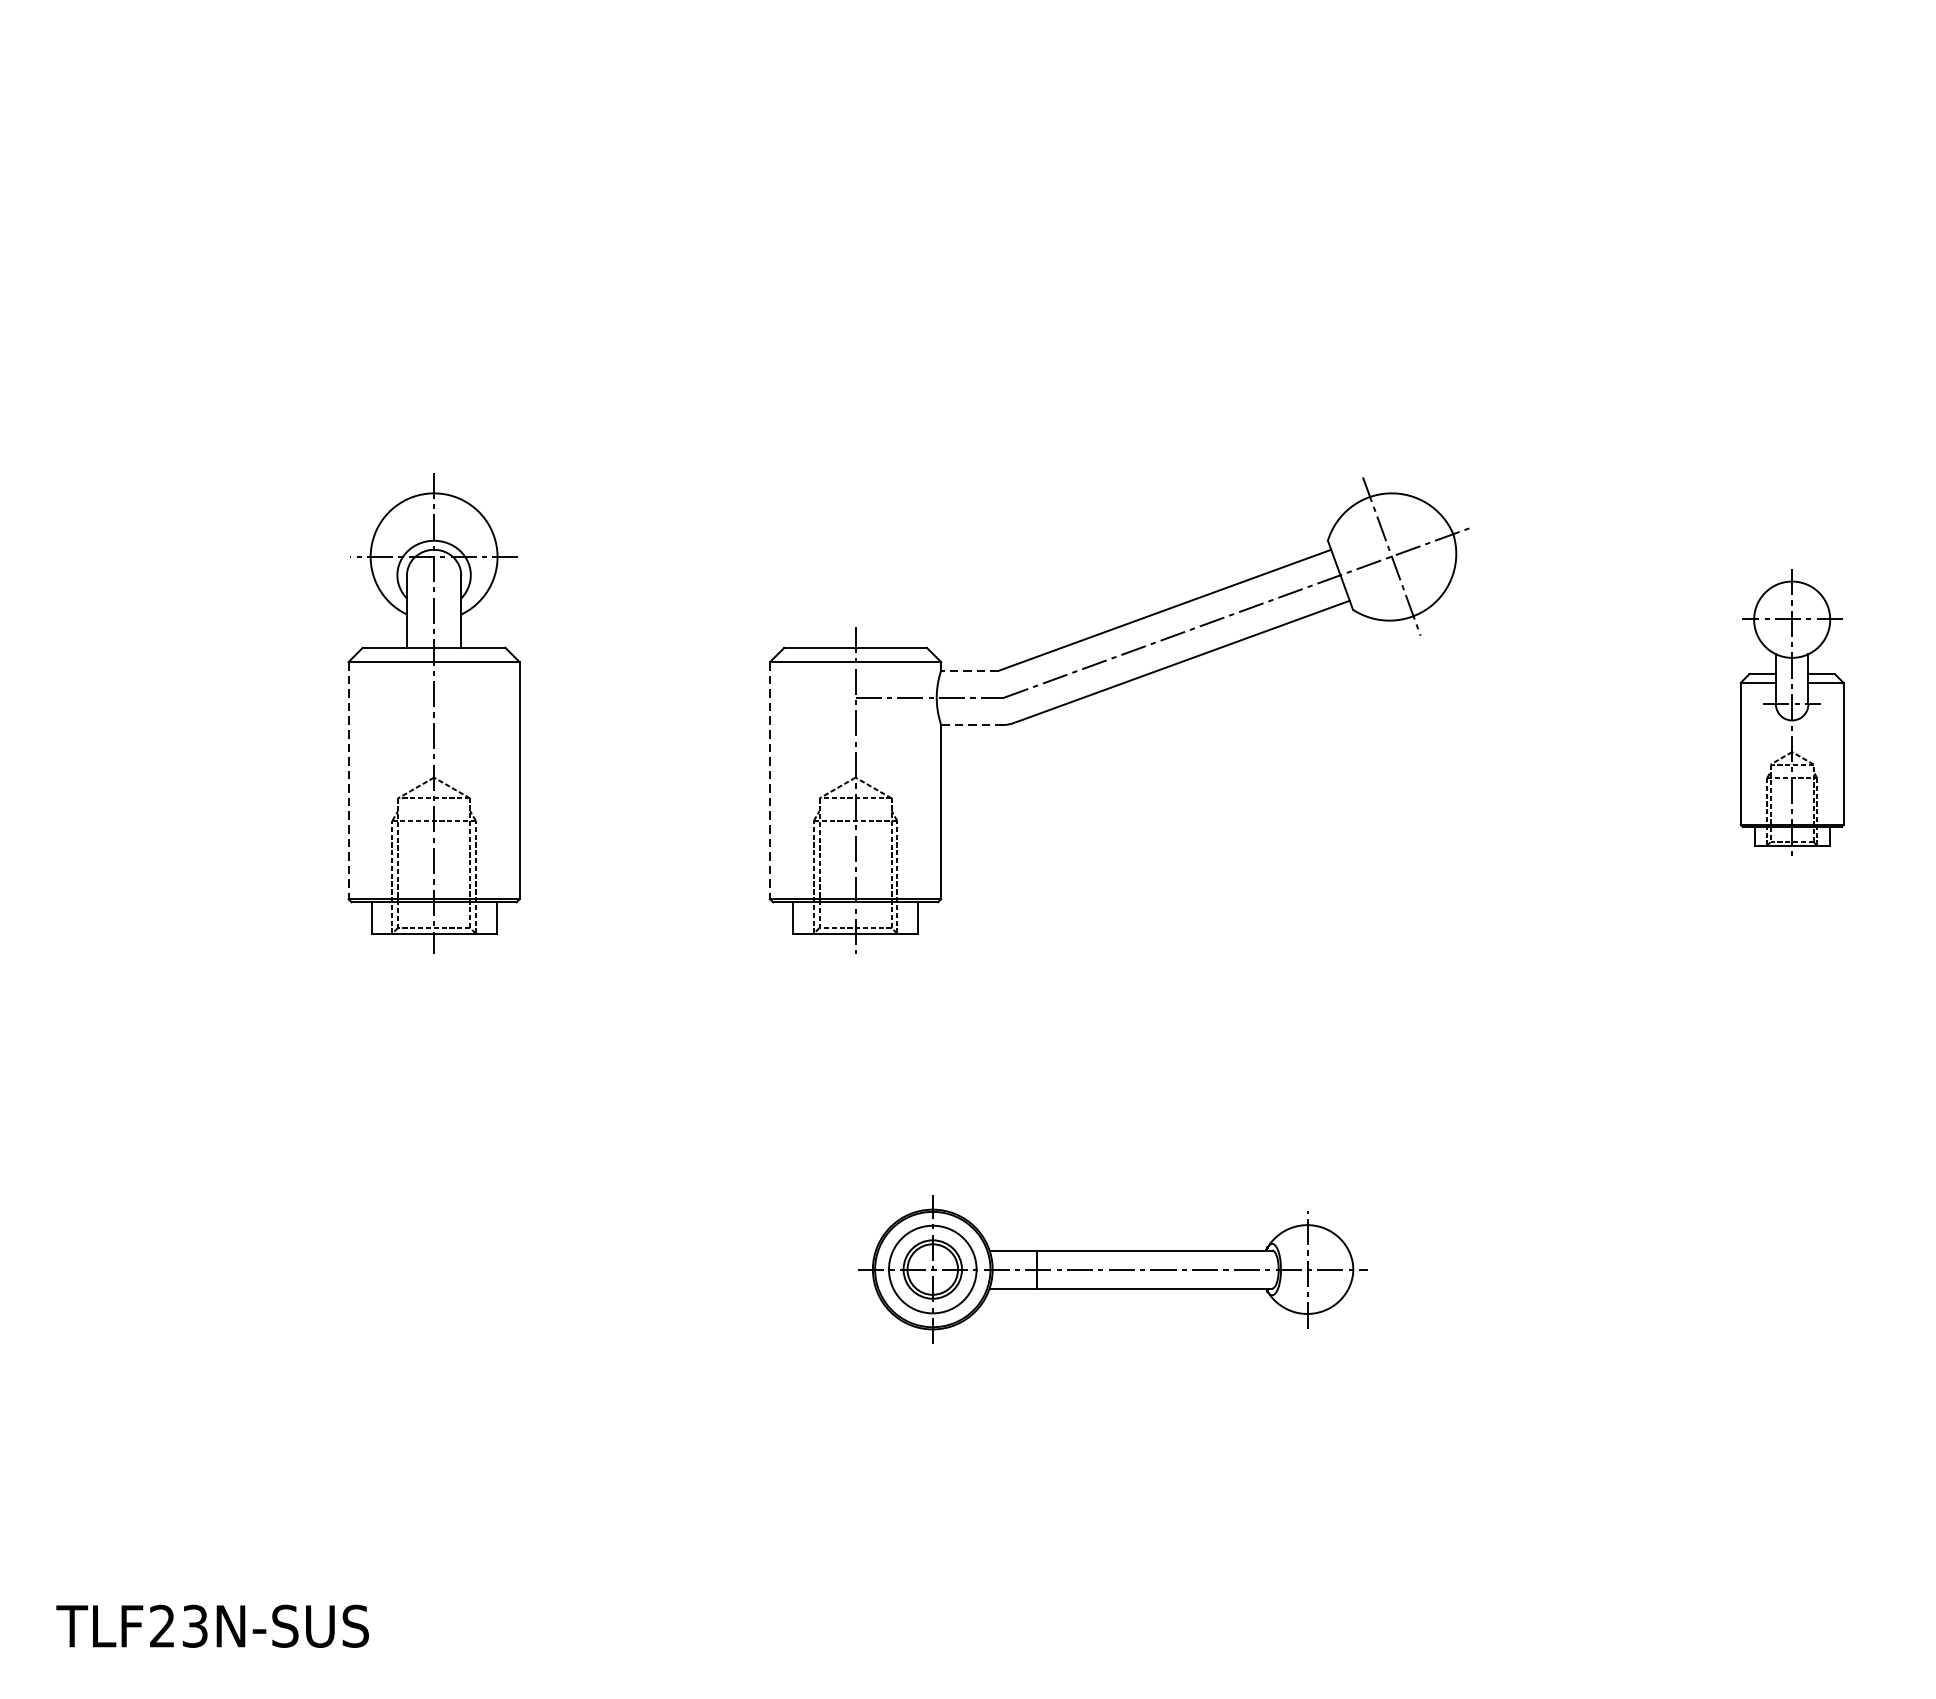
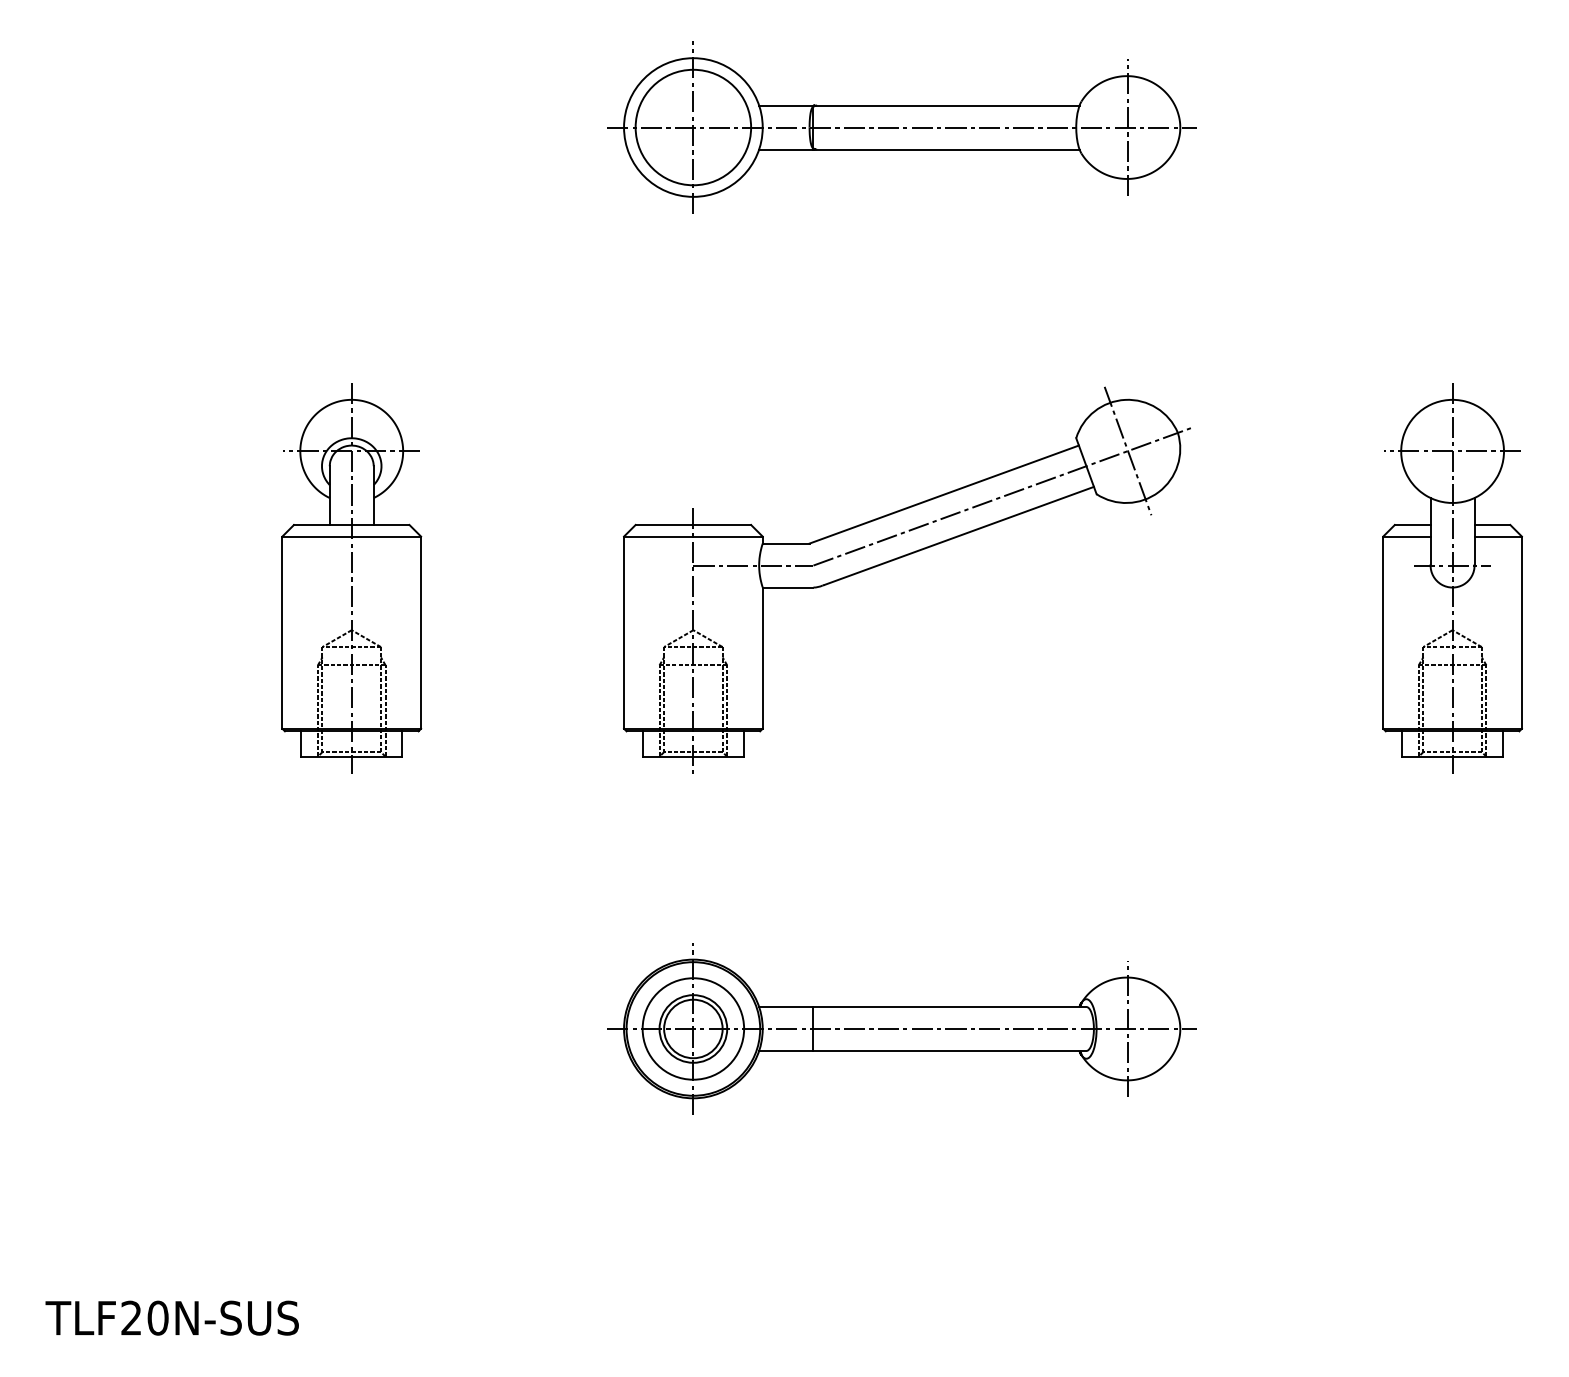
part: (1112, 157) -> (901, 127), added
line: (969, 670) -> (785, 543), dashed -> solid
part: (1792, 713) -> (1452, 578), size x1.67
line: (972, 724) -> (788, 587), dashed -> solid
line: (348, 781) -> (282, 633), dashed -> solid
line: (770, 781) -> (624, 633), dashed -> solid
part: (1112, 1268) -> (901, 1028), size x1.43
text: (194, 1625) -> (157, 1317), TLF23N-SUS -> TLF20N-SUS

